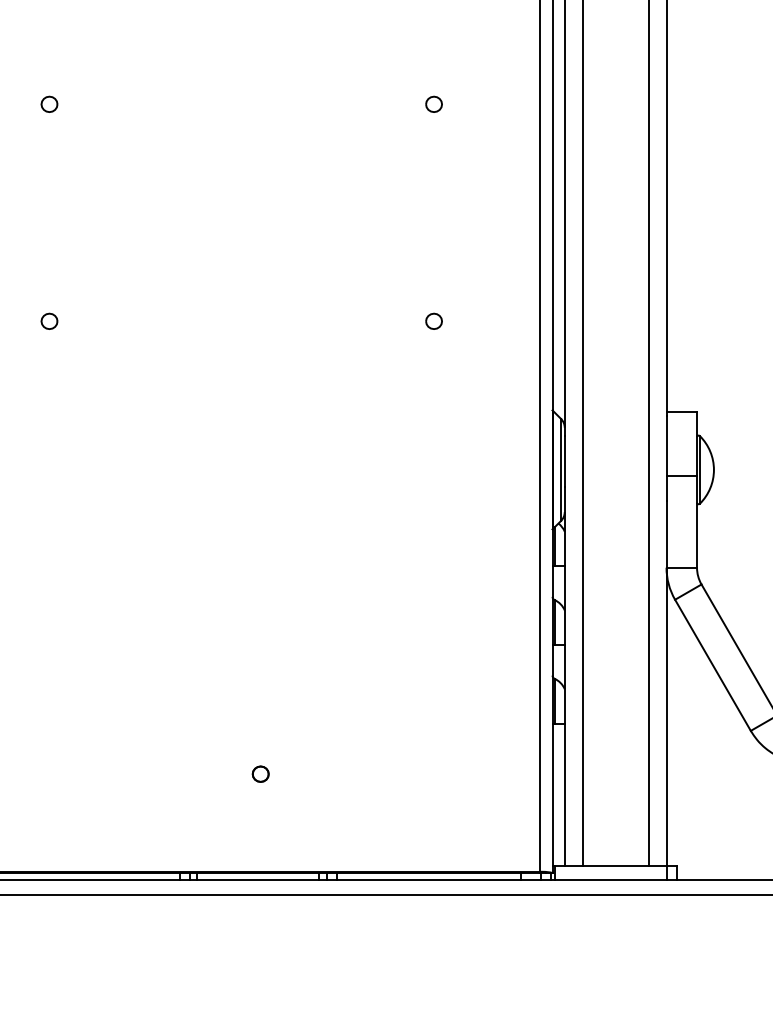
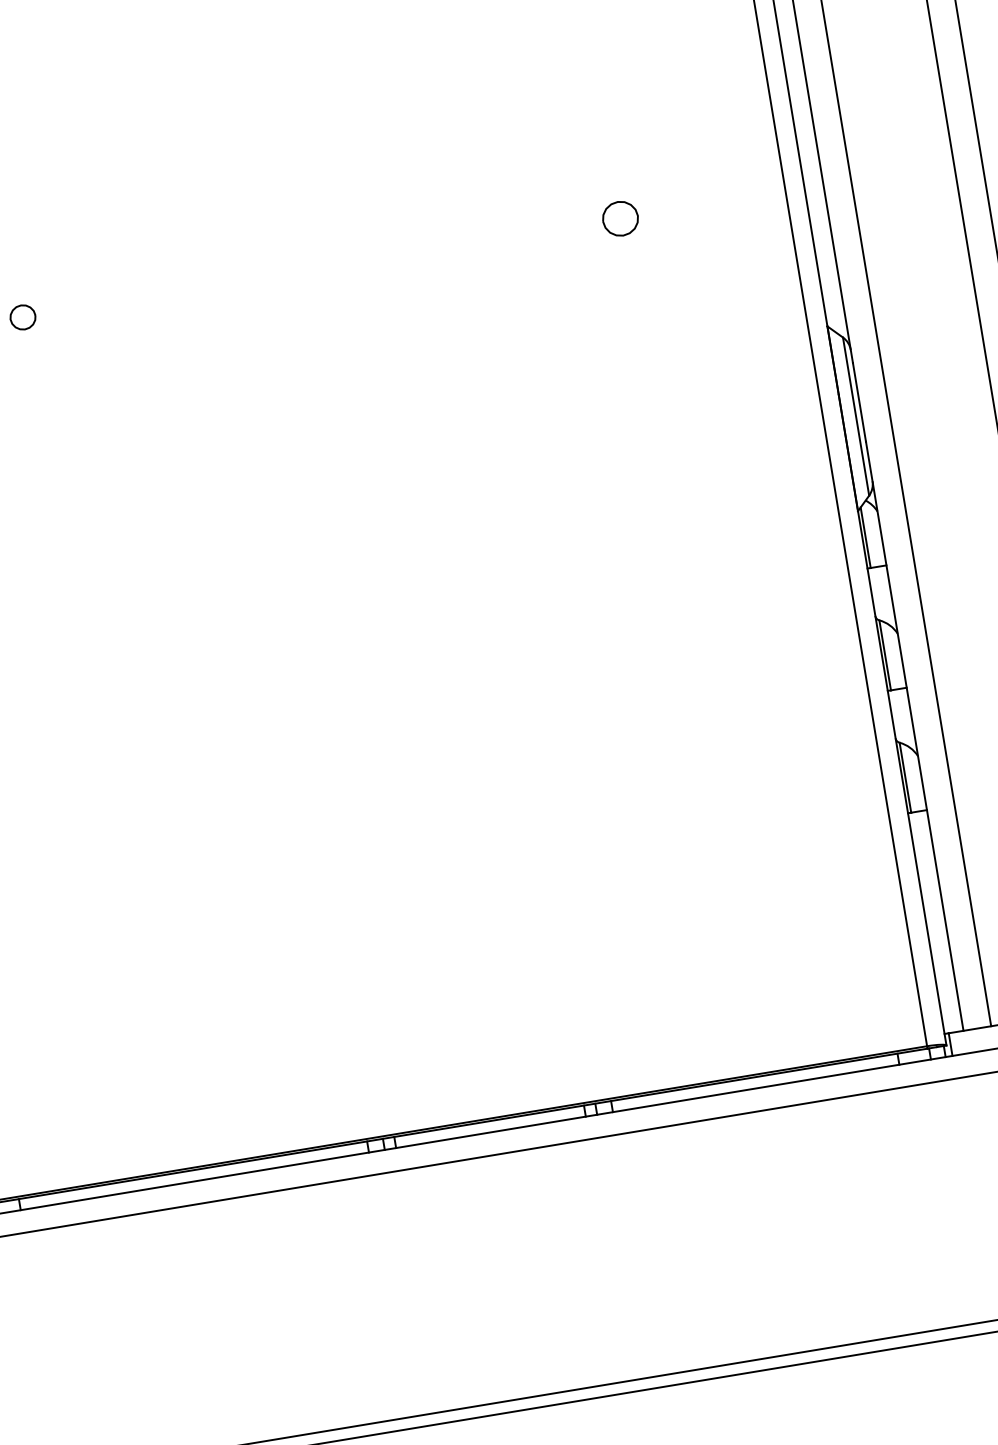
part: (433, 320) -> (619, 217), size x1.4
part: (260, 773) -> (467, 965), removed

